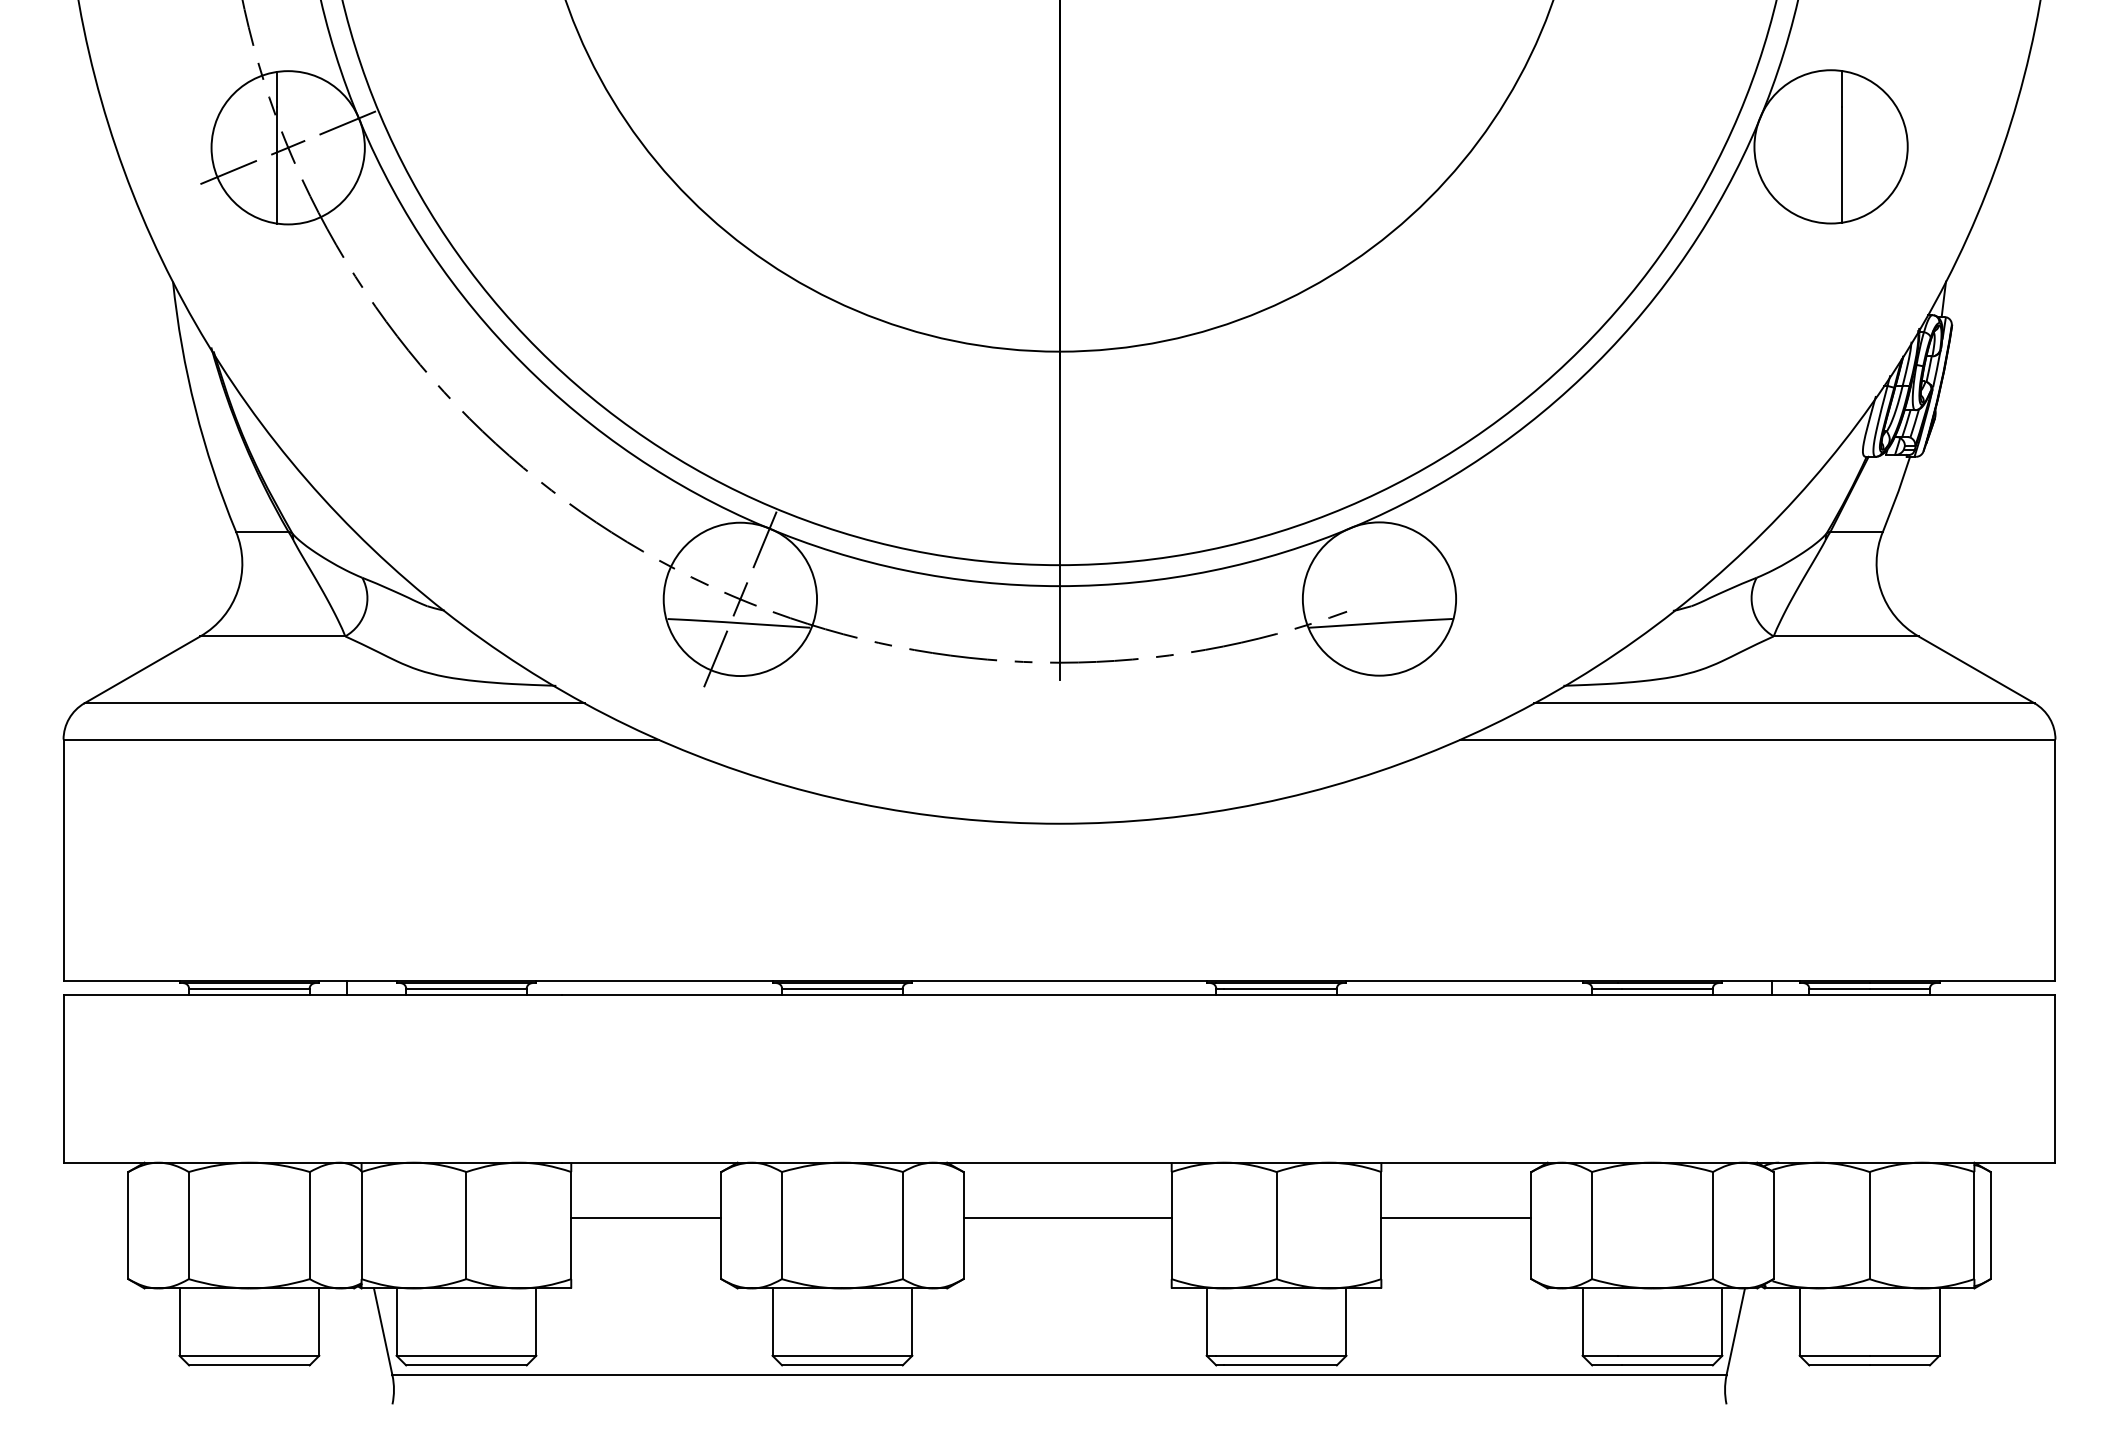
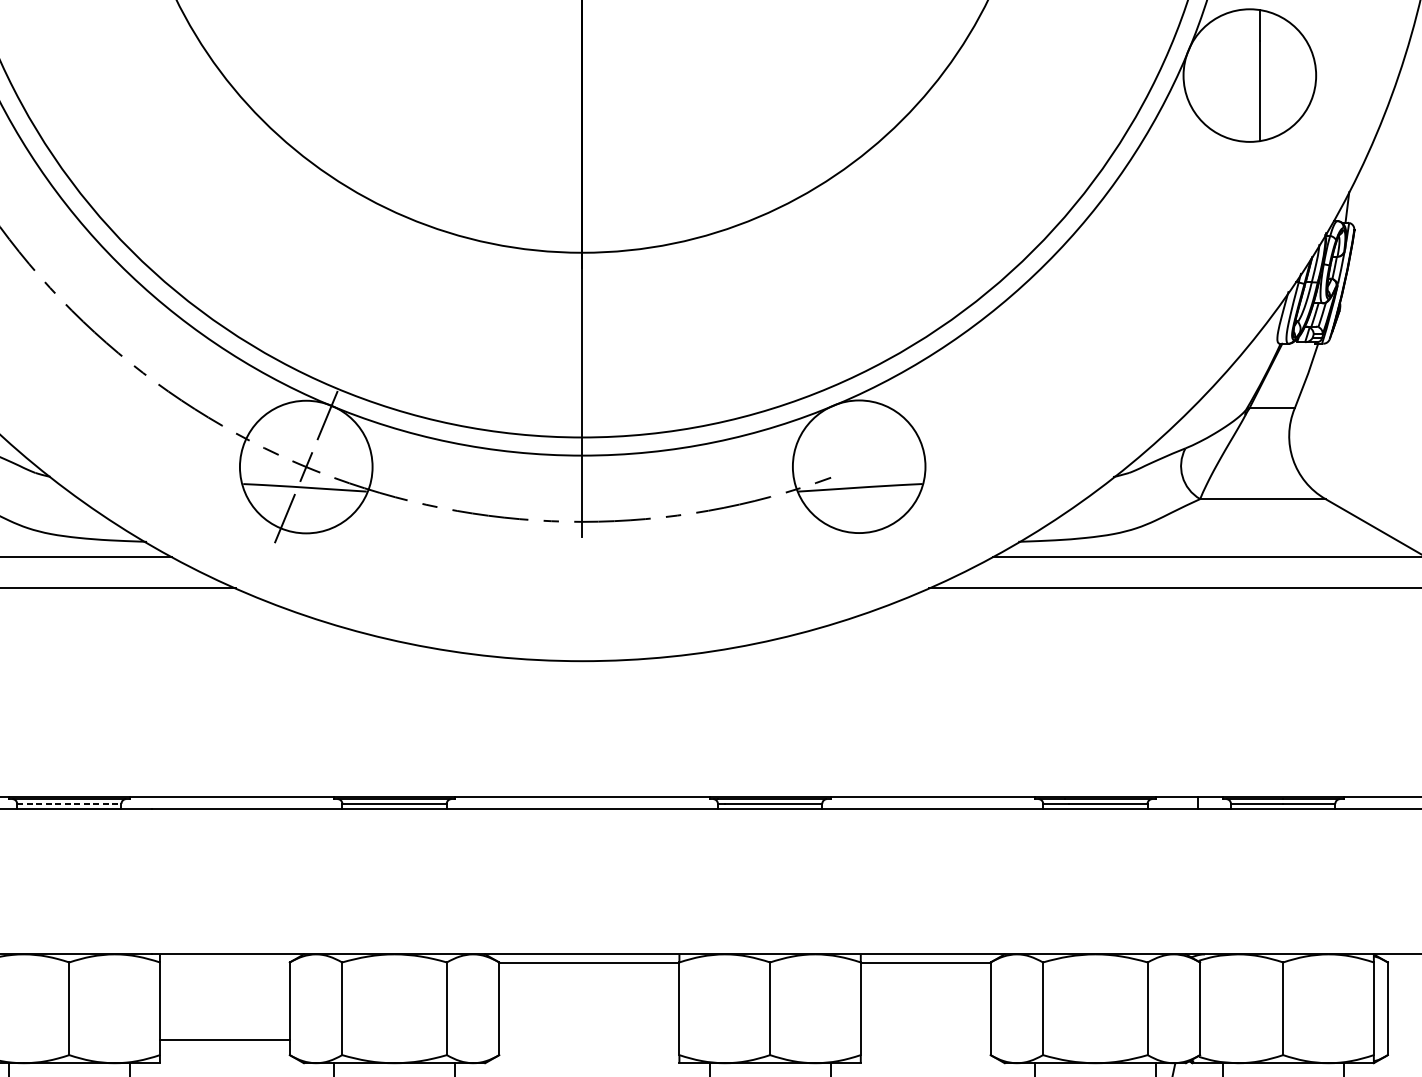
line: (466, 988) -> (69, 803), solid -> dashed
line: (646, 1218) -> (225, 1040), moved
line: (1067, 1218) -> (589, 963), moved
line: (1456, 1218) -> (925, 962), moved

